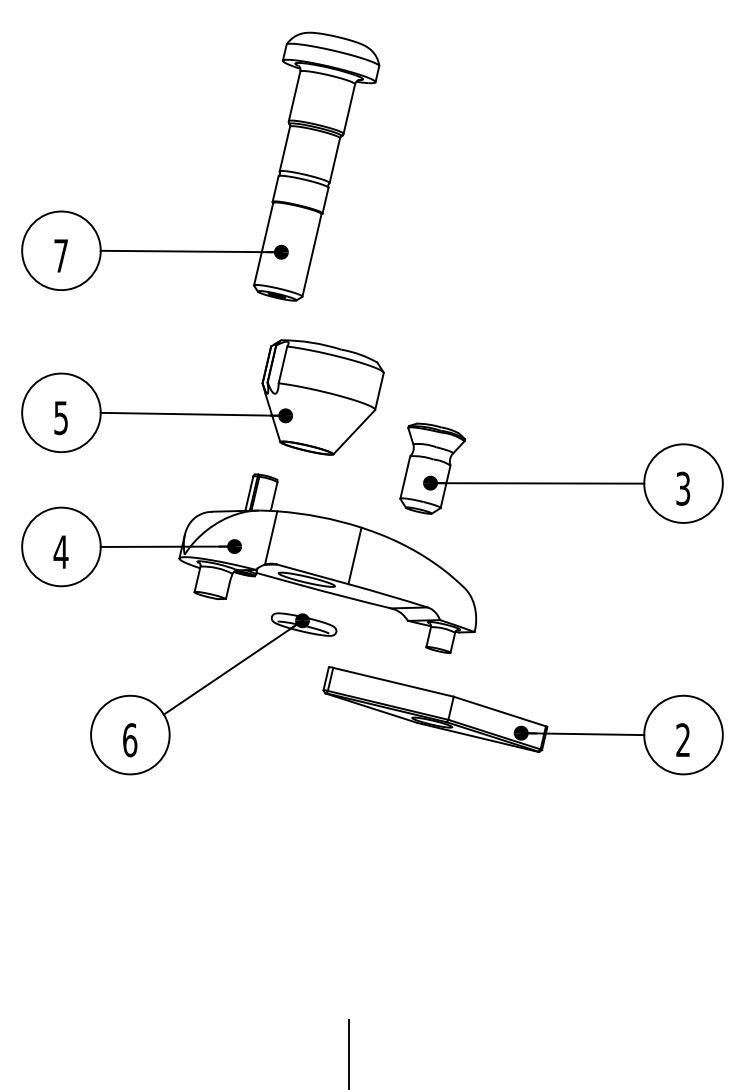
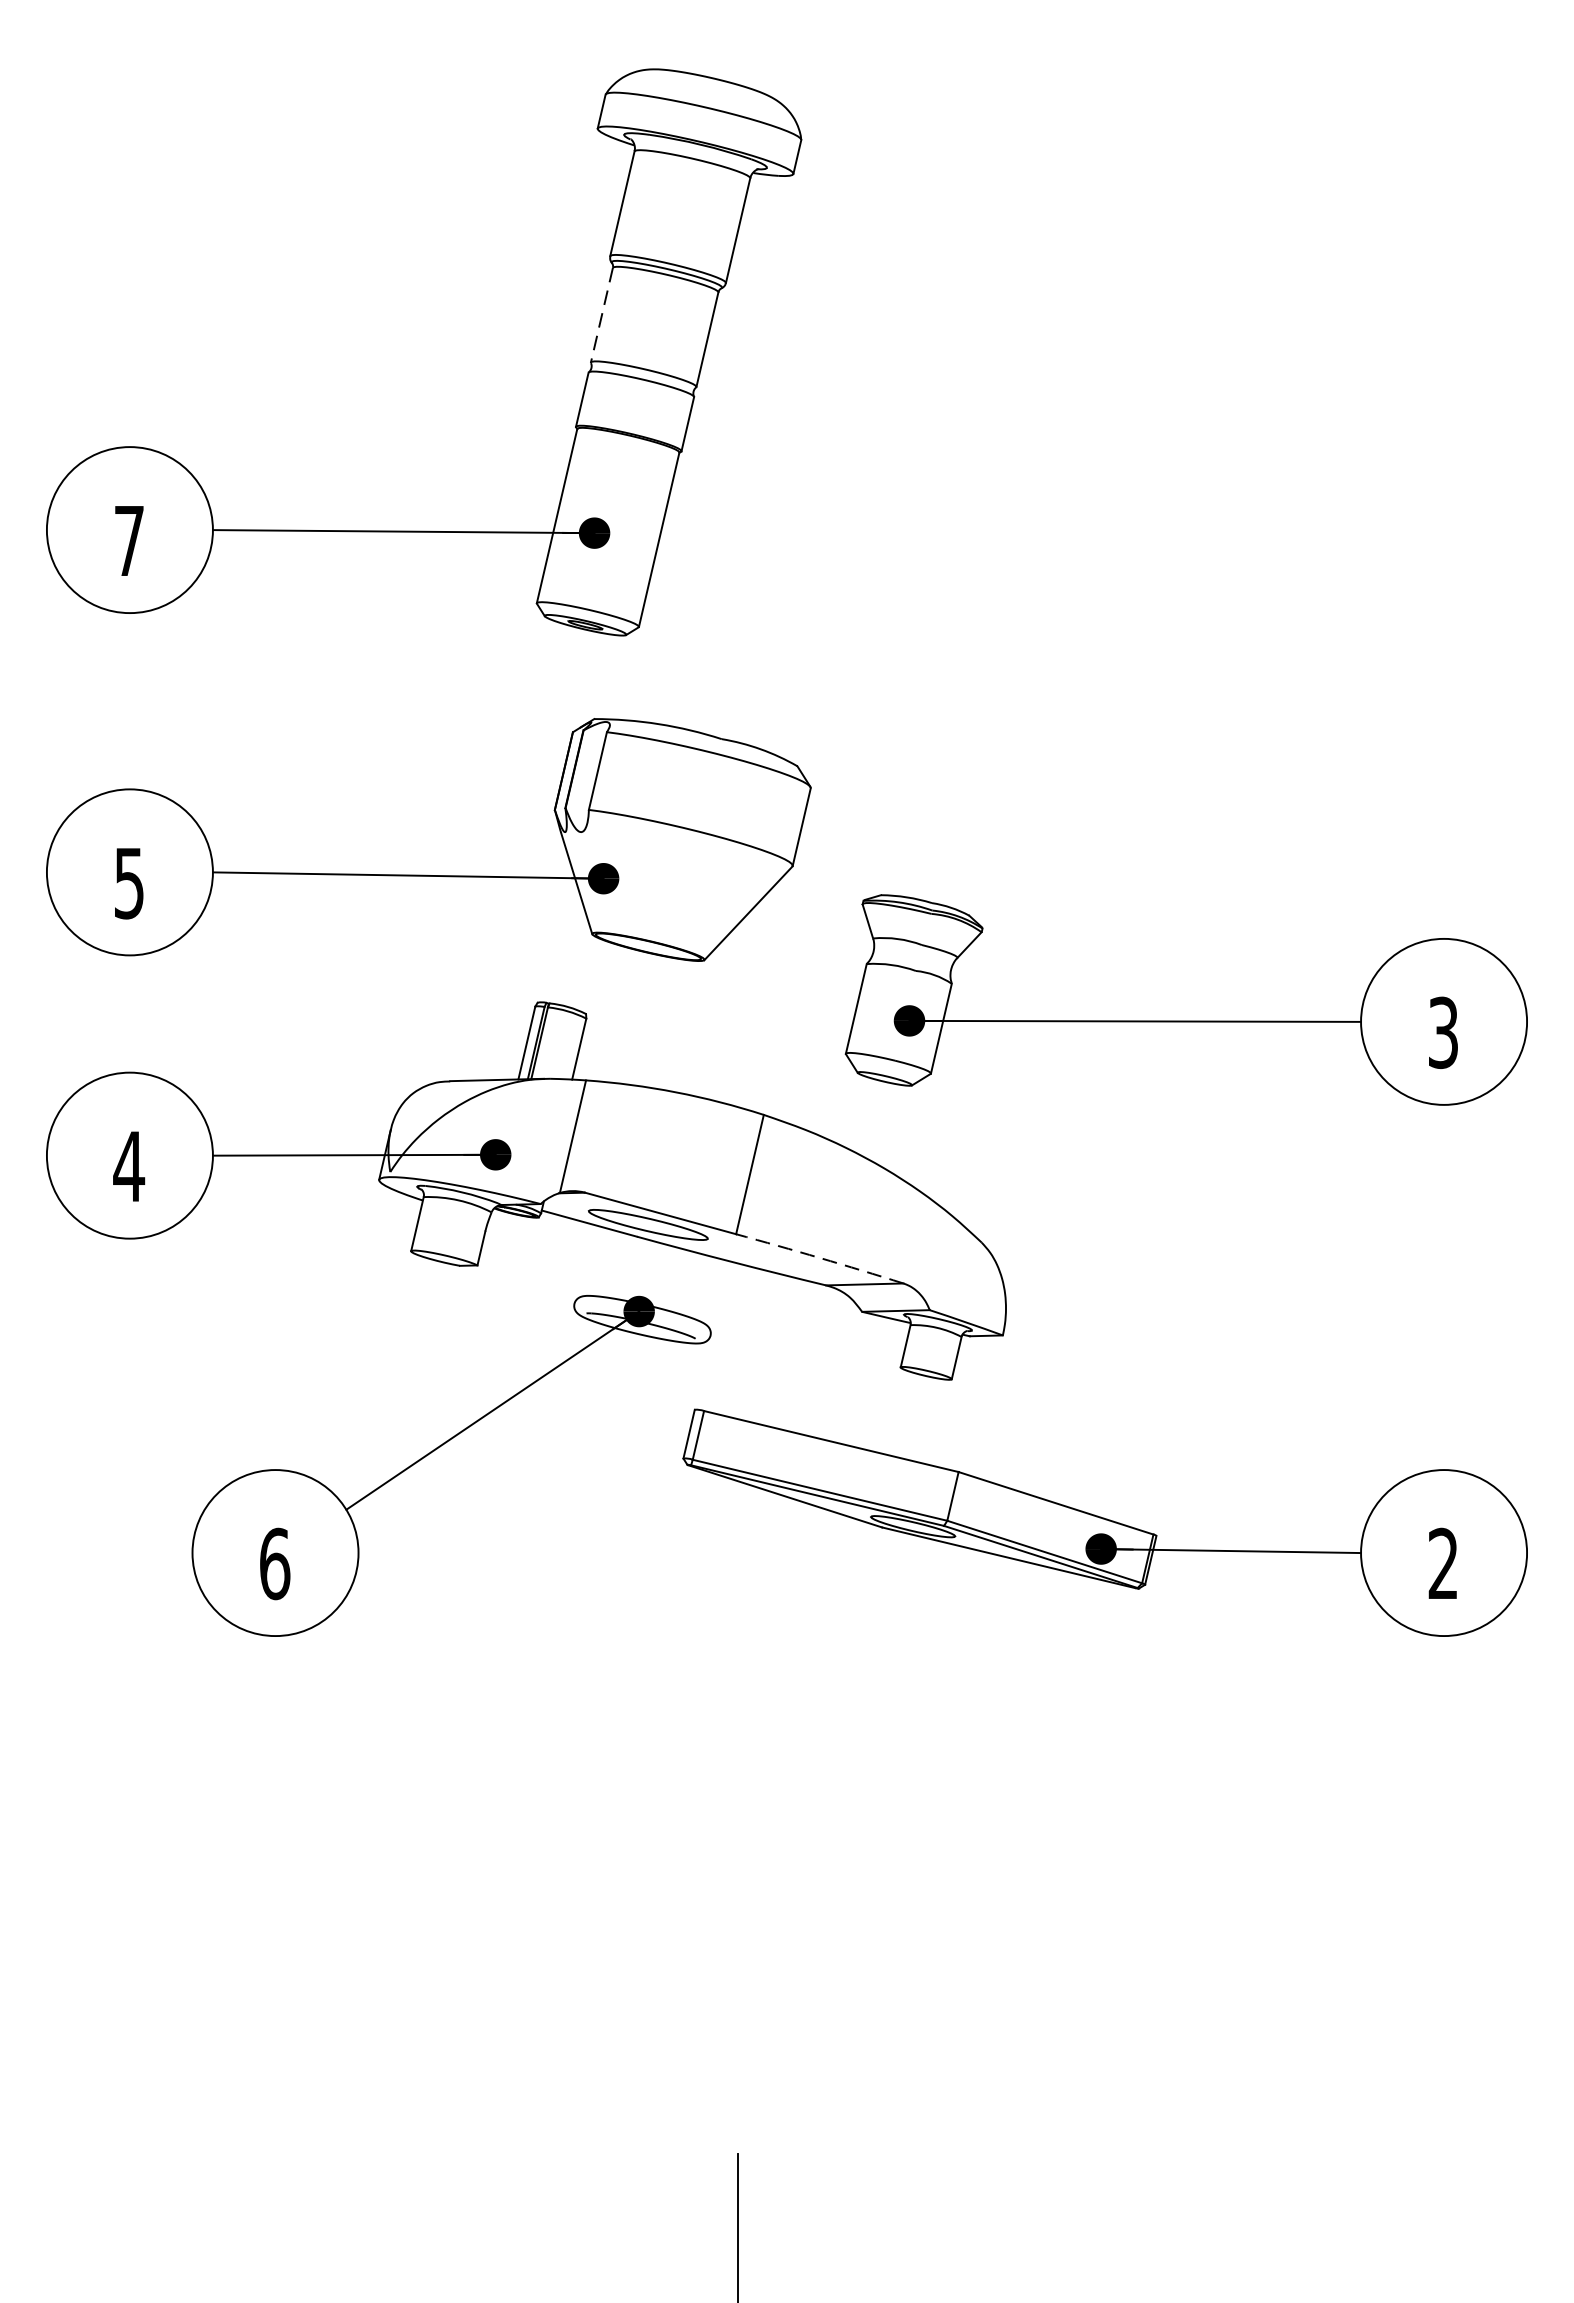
line: (284, 149) -> (601, 316), solid -> dashed
arc: (388, 595) -> (820, 1258), solid -> dashed

